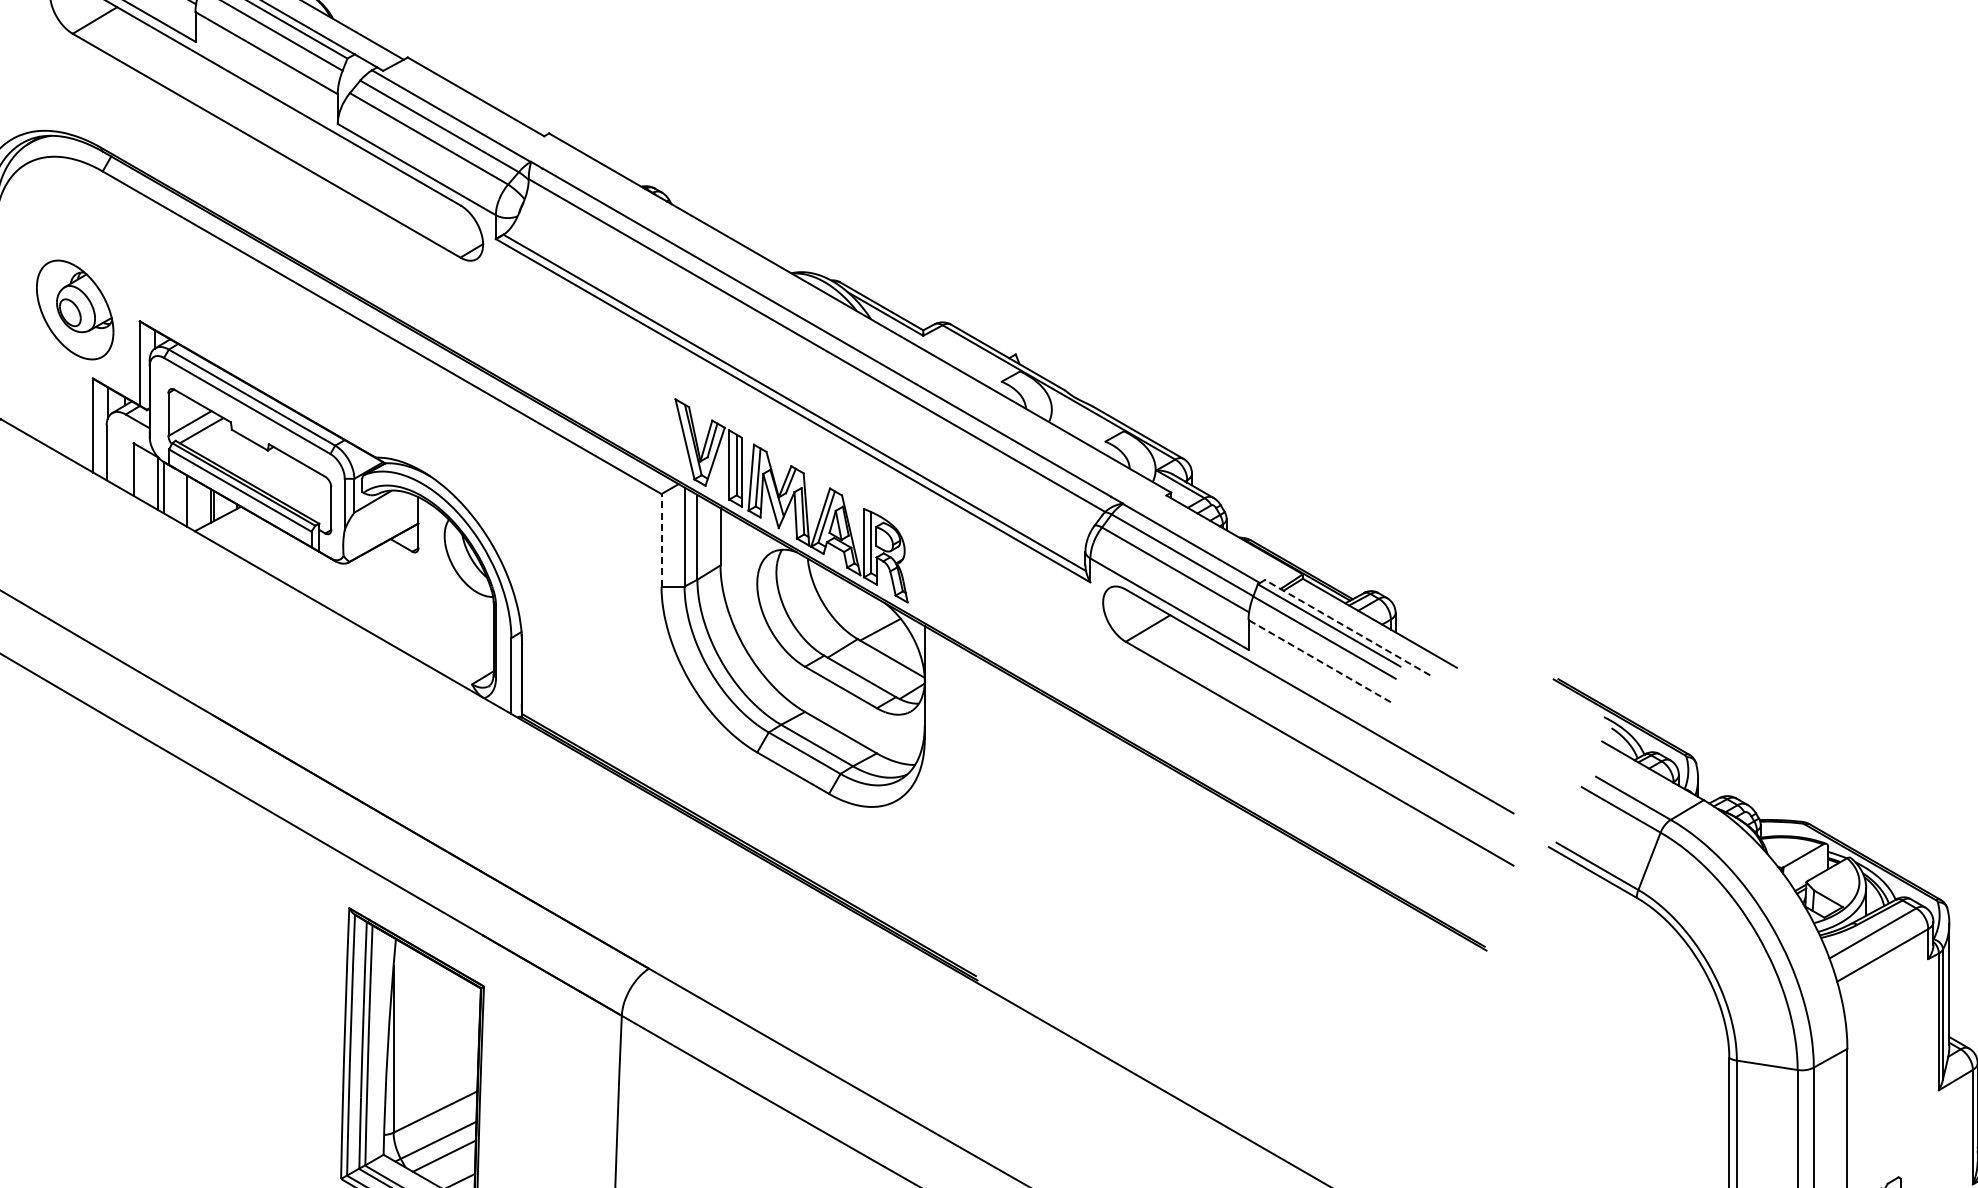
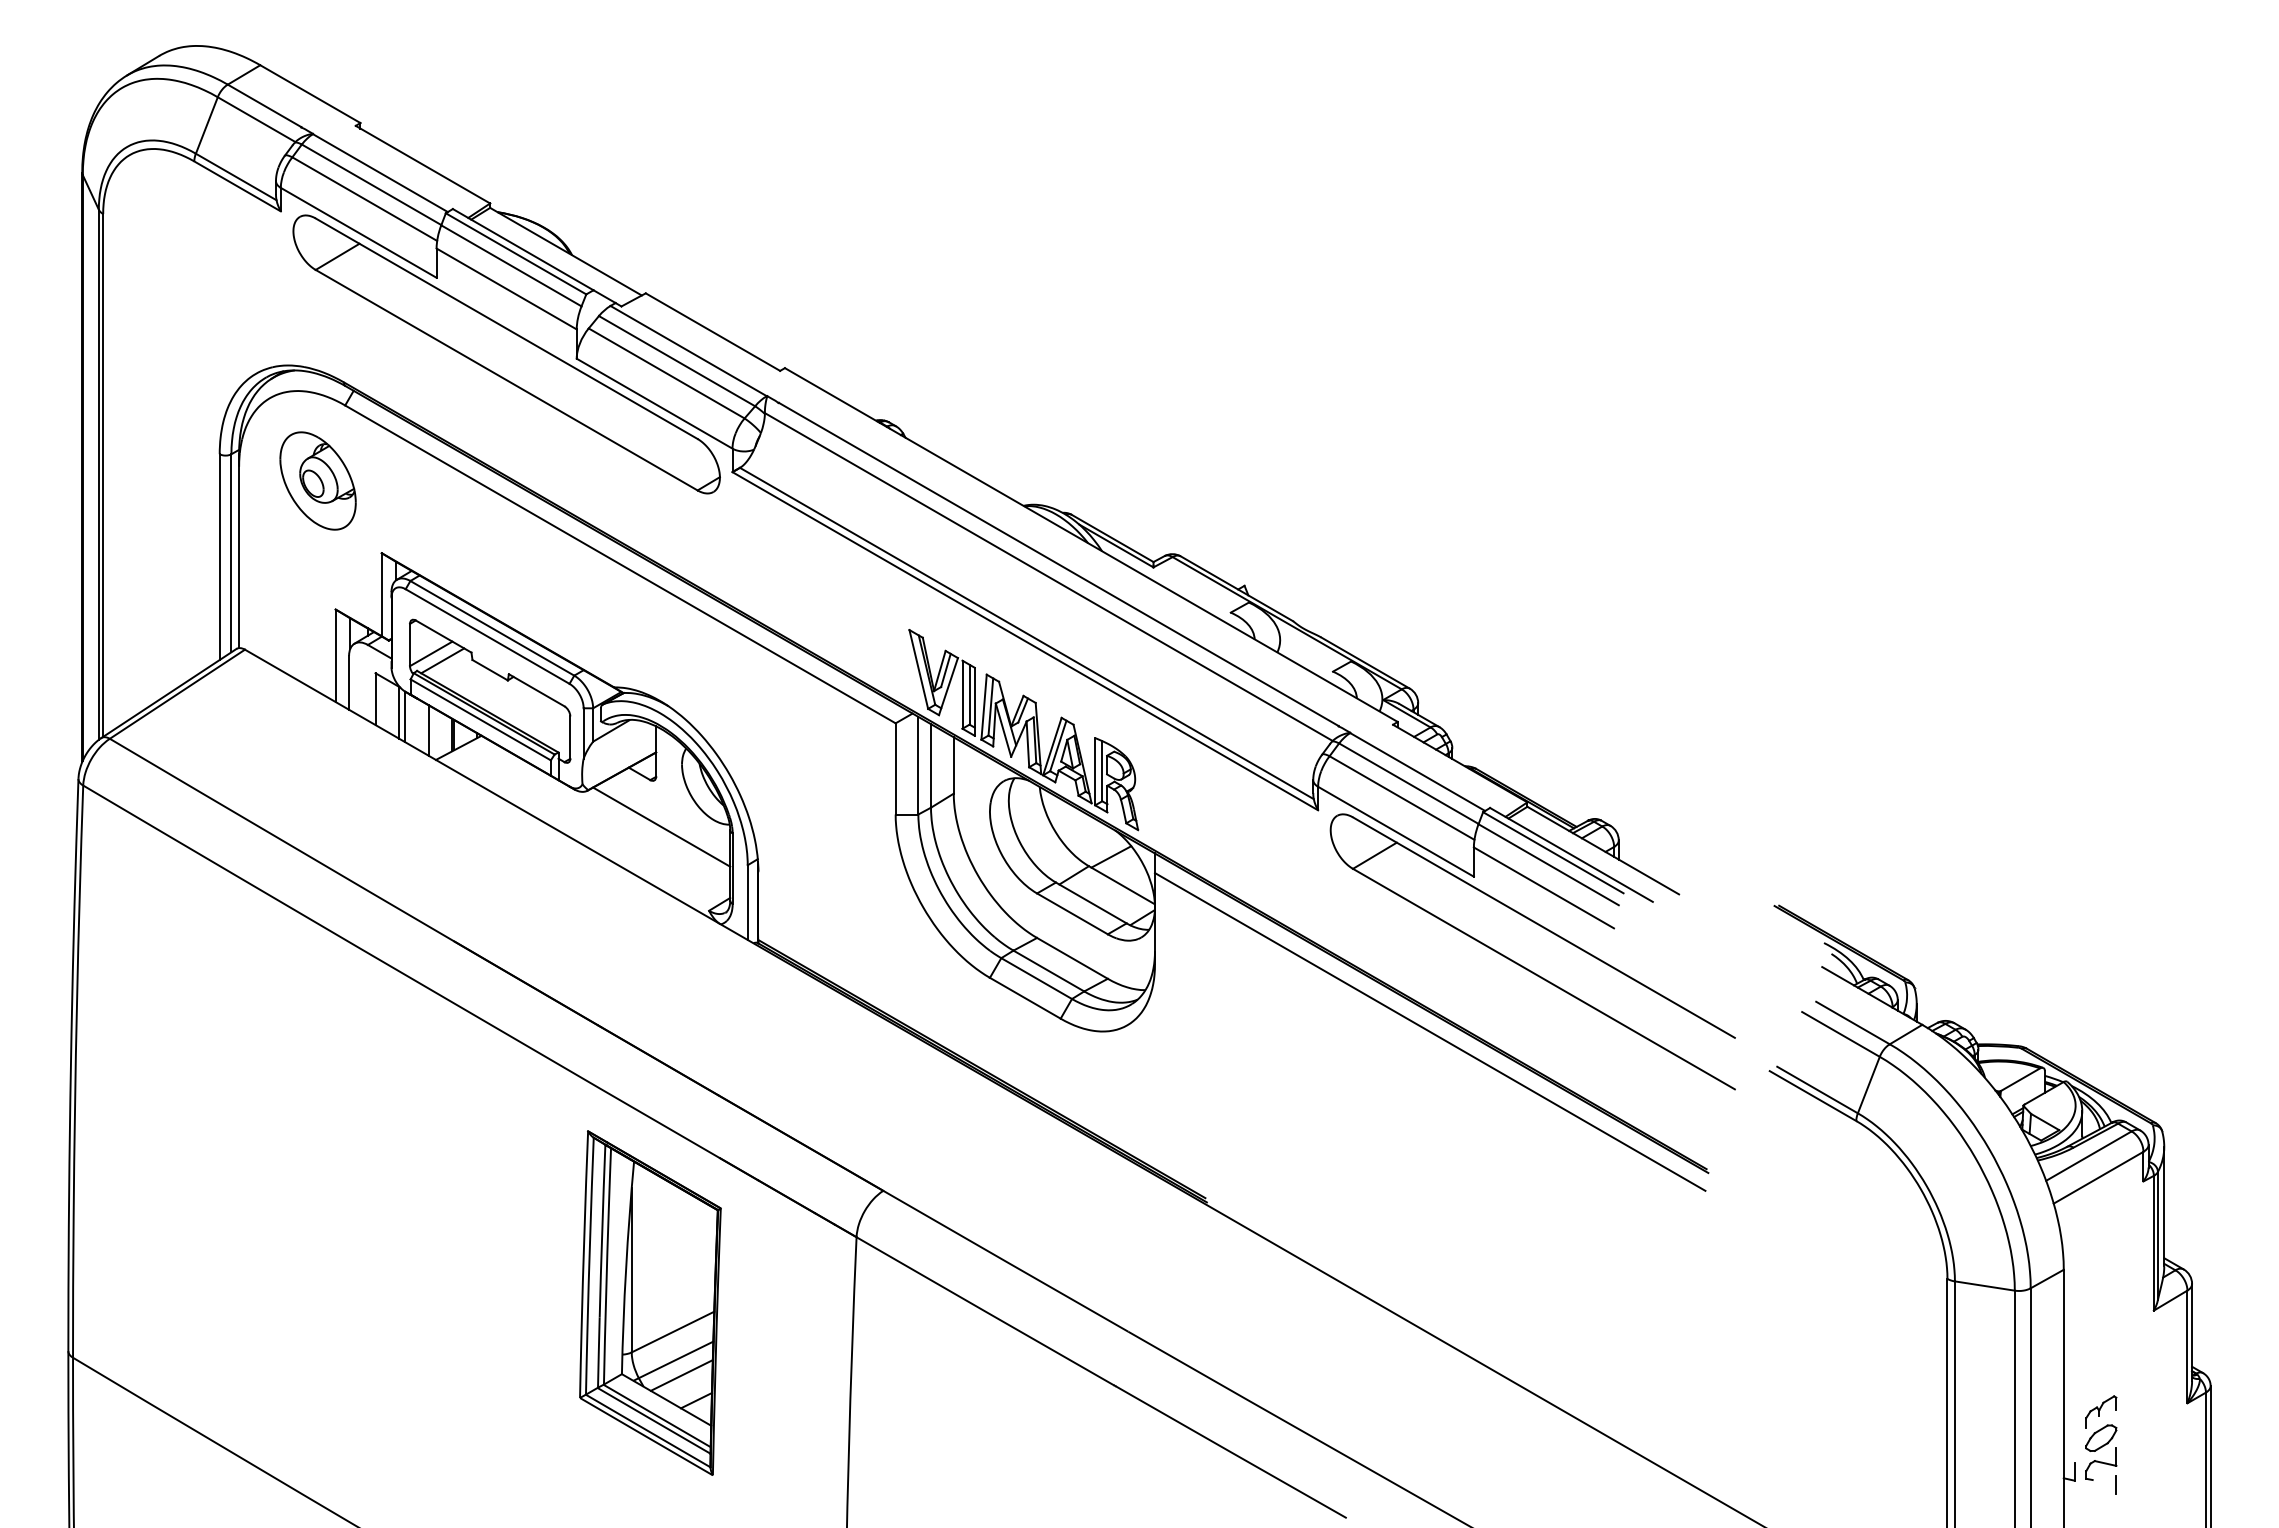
part: (74, 309) -> (317, 480), moved
line: (661, 539) -> (895, 768), dashed -> solid
line: (423, 598) -> (661, 826), added
line: (1347, 627) -> (1571, 854), dashed -> solid
line: (1319, 660) -> (1543, 887), dashed -> solid
line: (1203, 806) -> (1429, 1031), added

